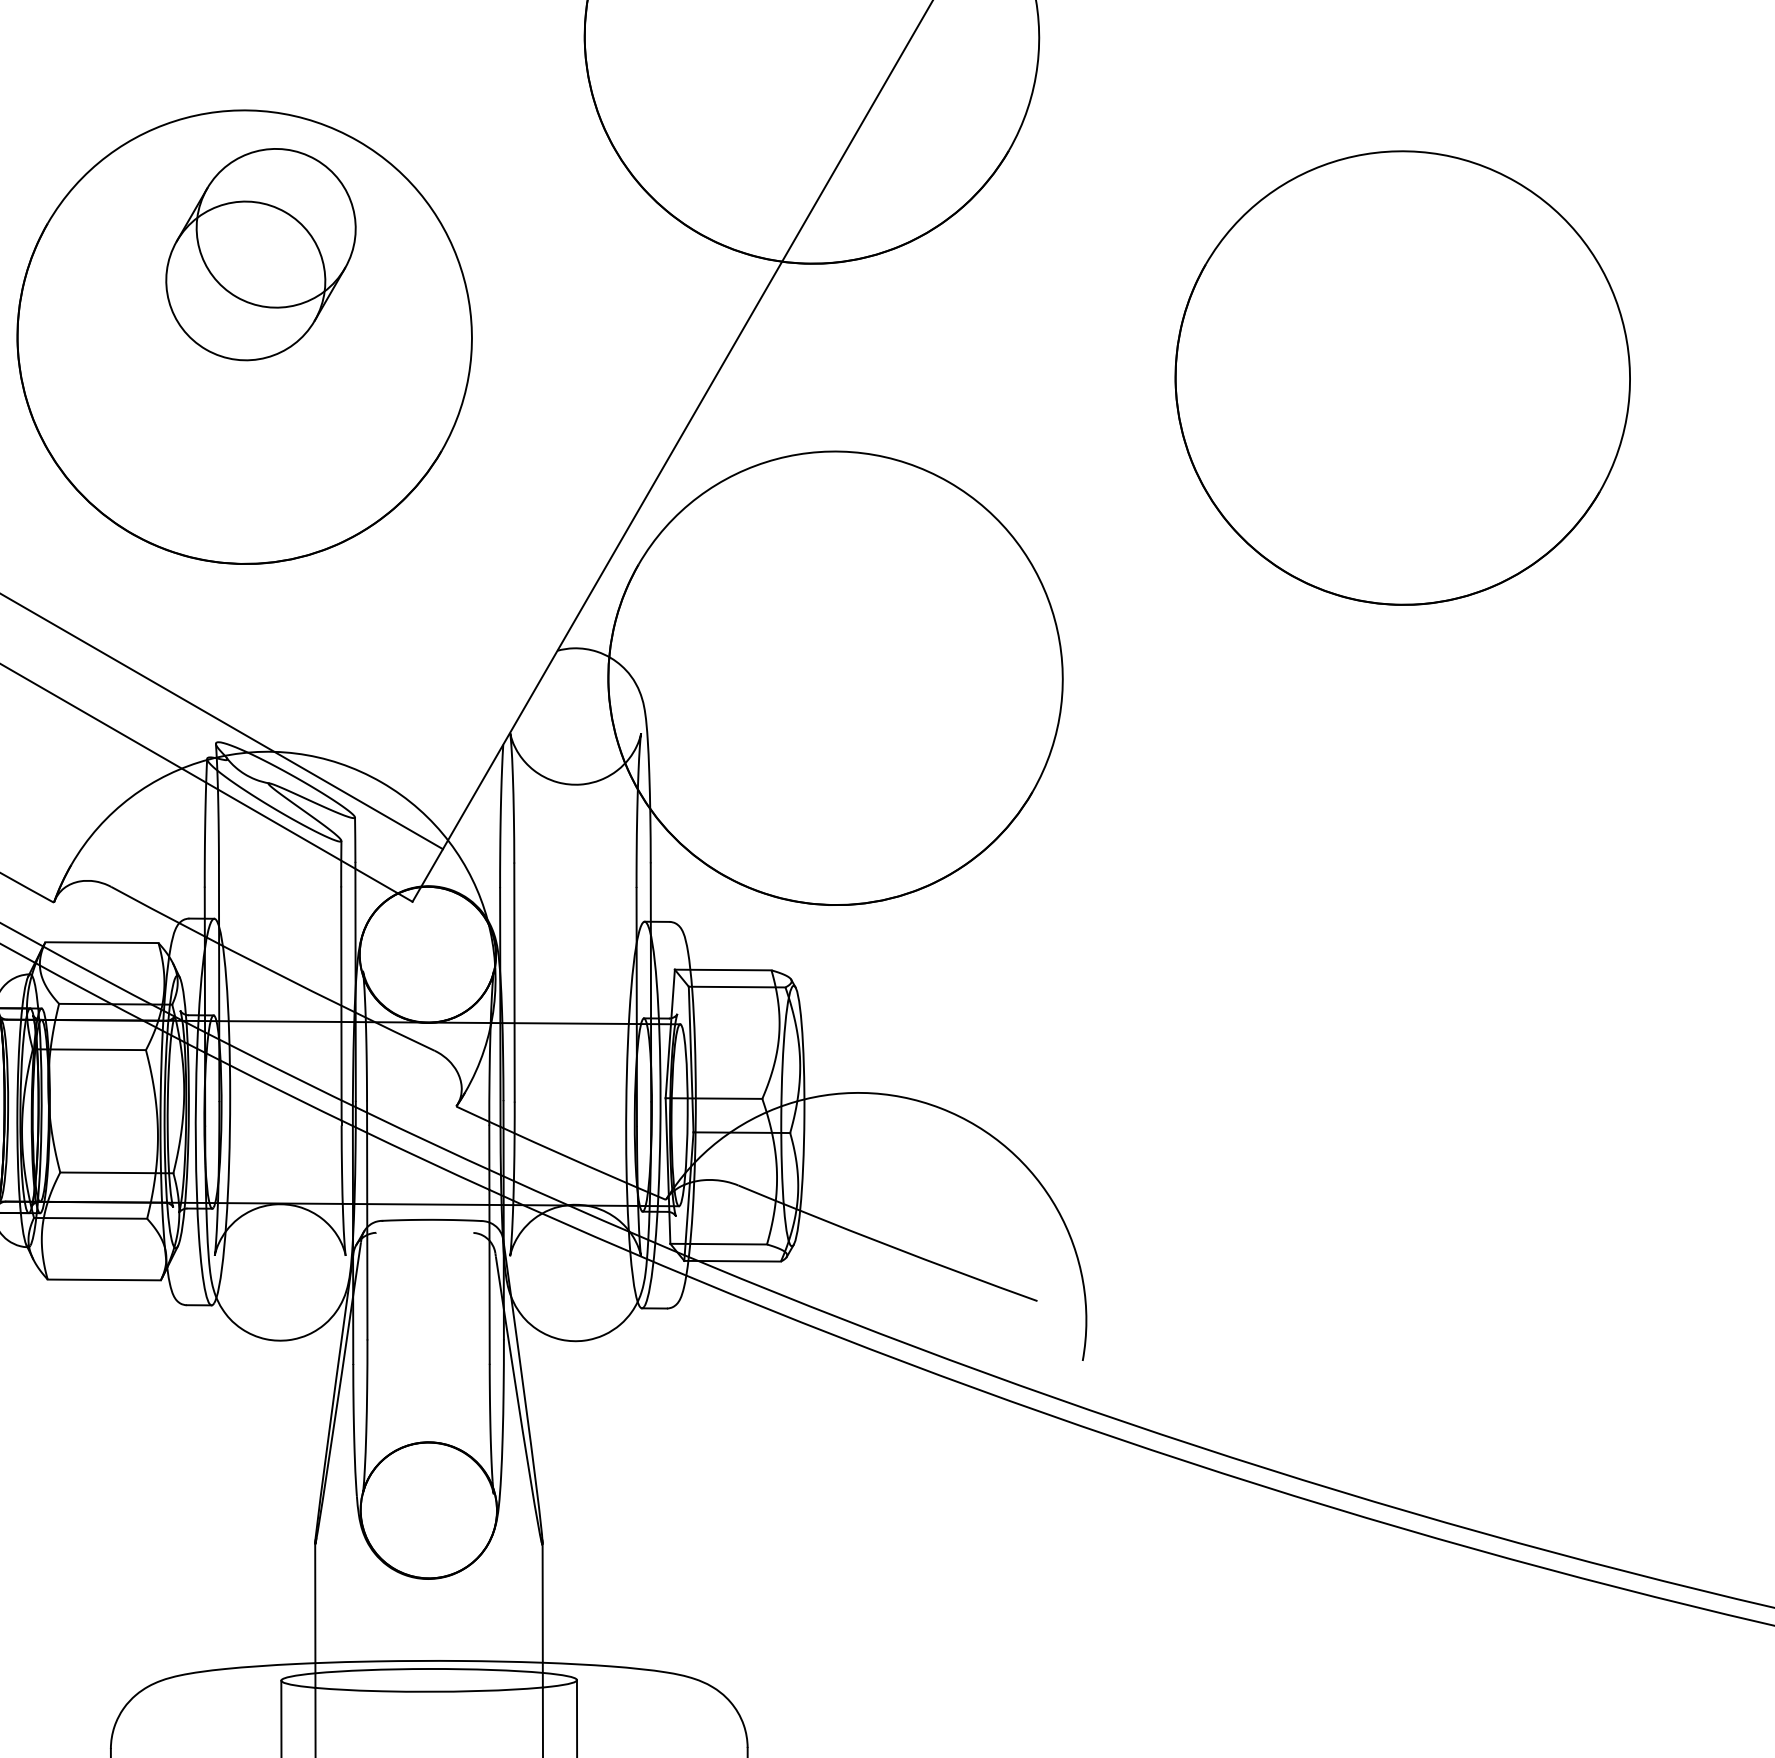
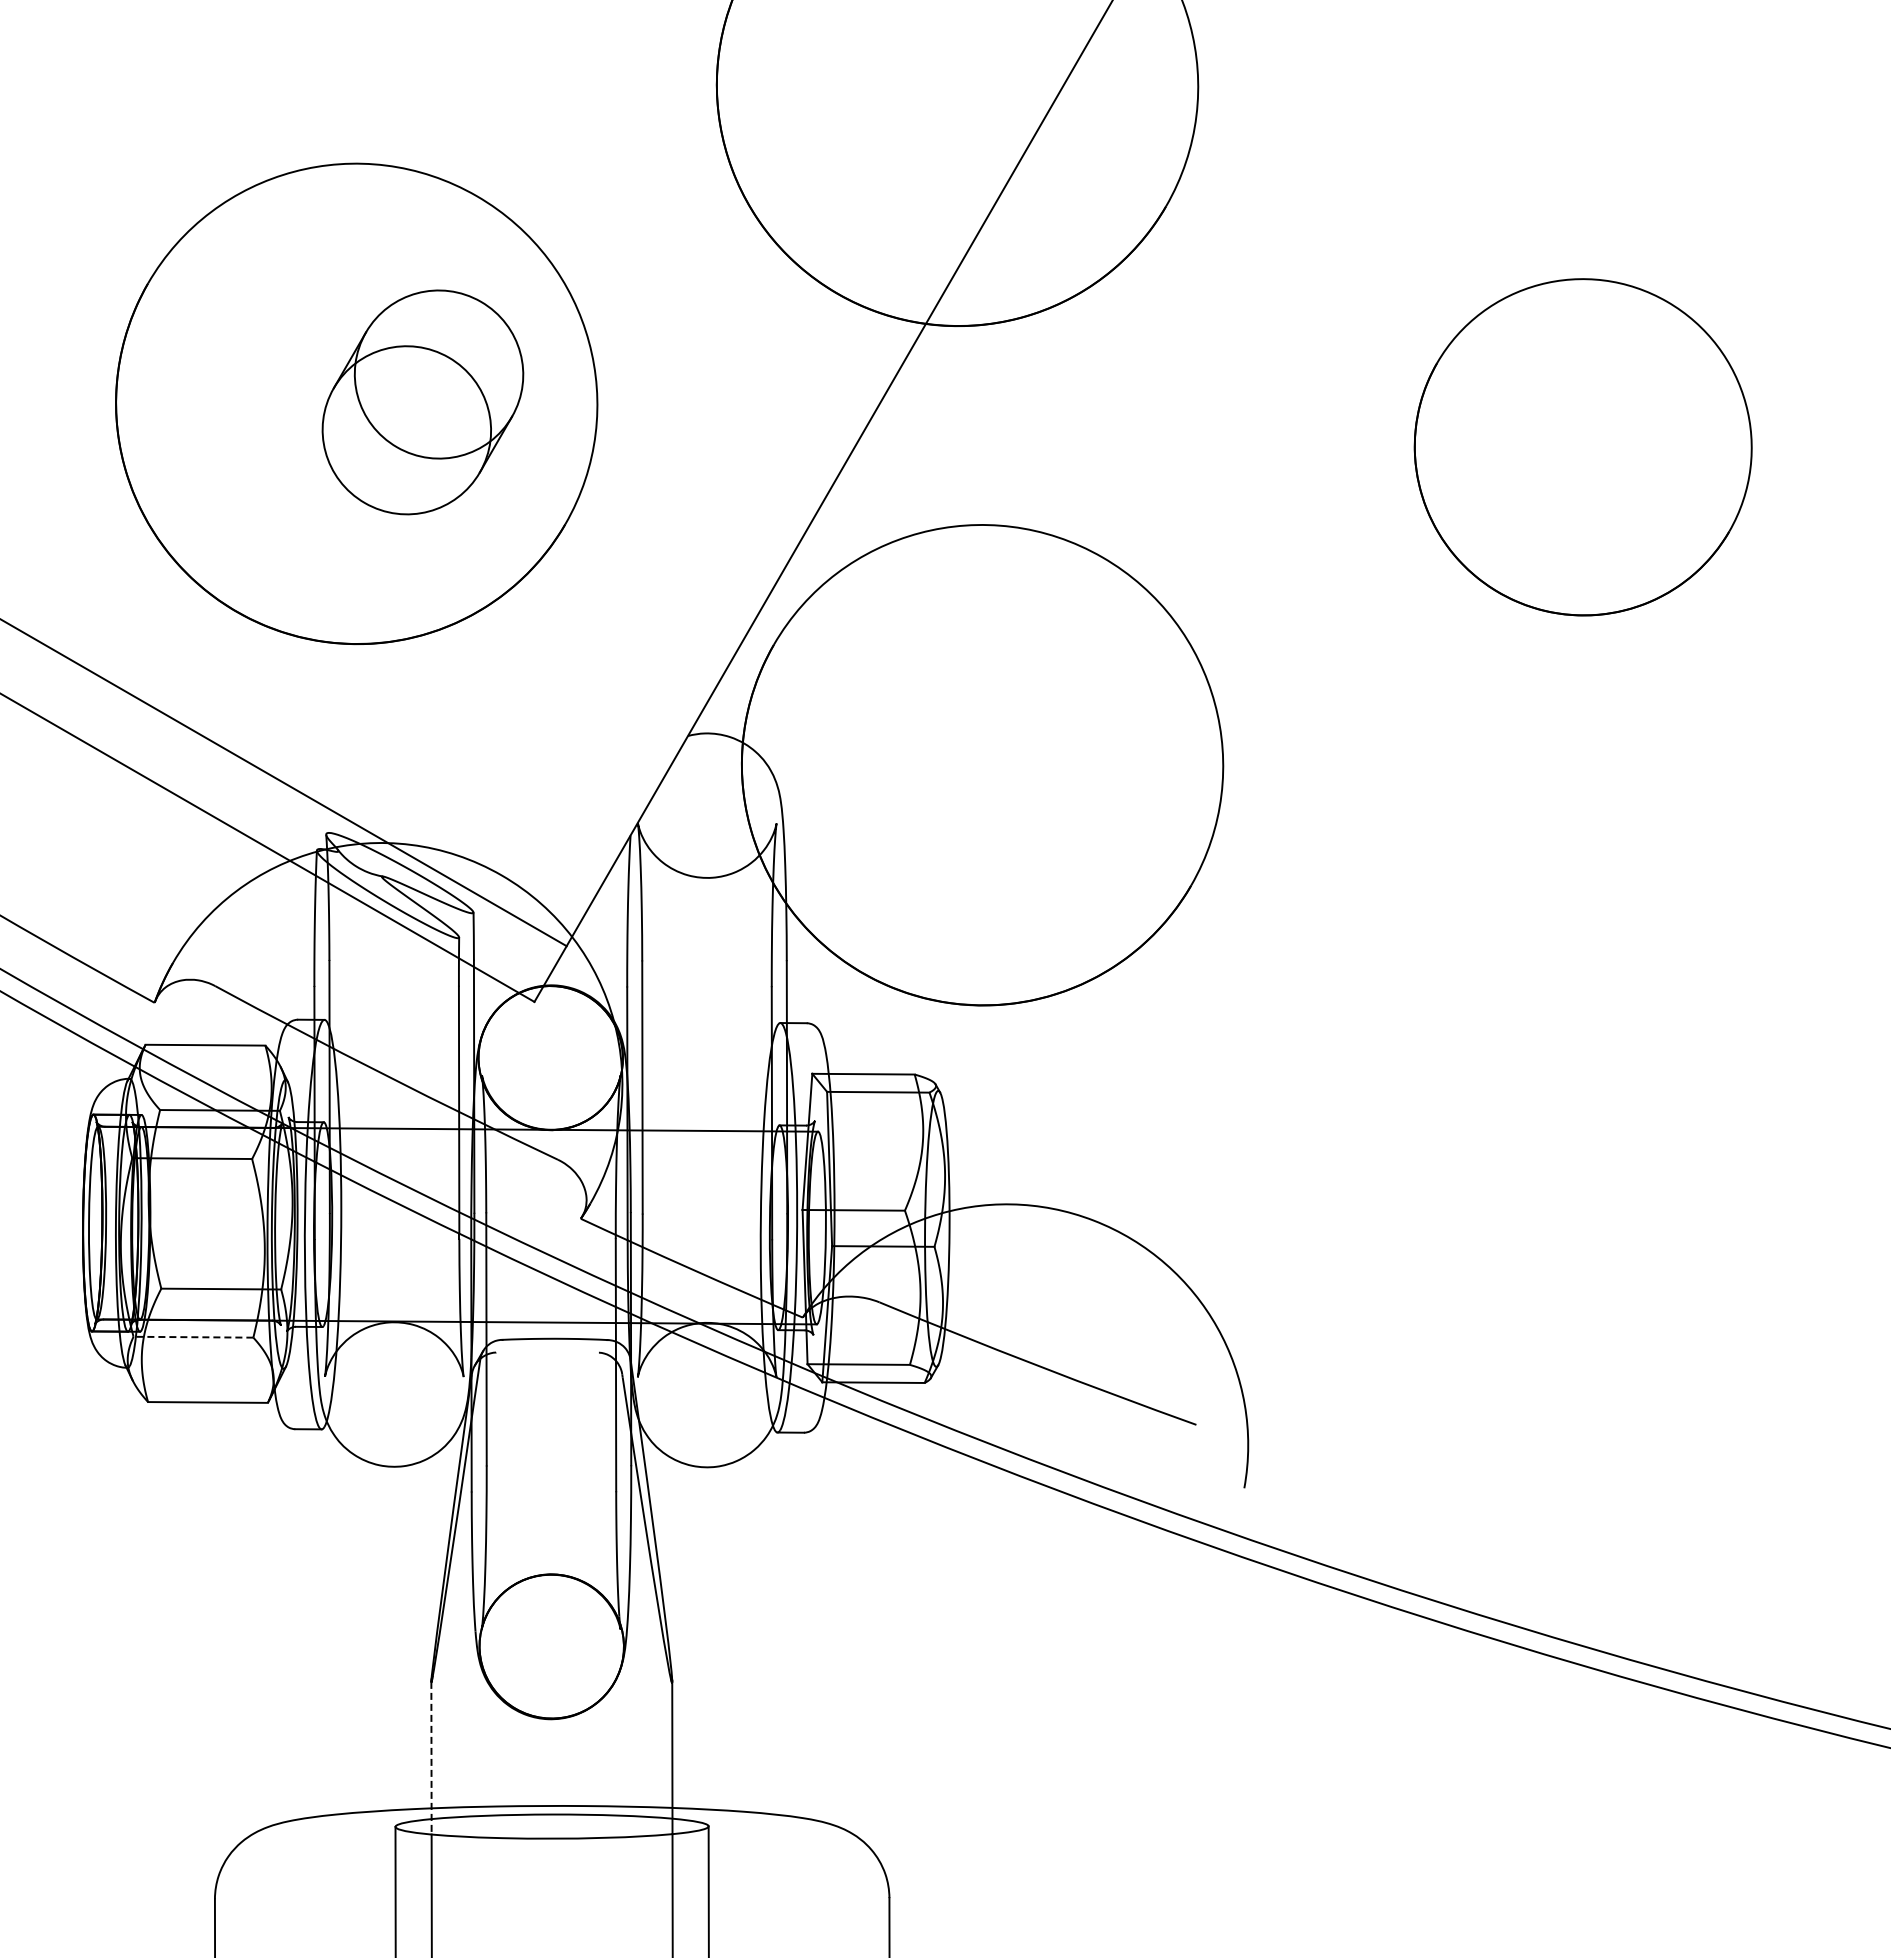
part: (260, 254) -> (422, 402), moved
part: (1401, 378) -> (1582, 447), size x0.7
line: (90, 1218) -> (193, 1337), solid -> dashed
line: (315, 1616) -> (431, 1758), solid -> dashed

